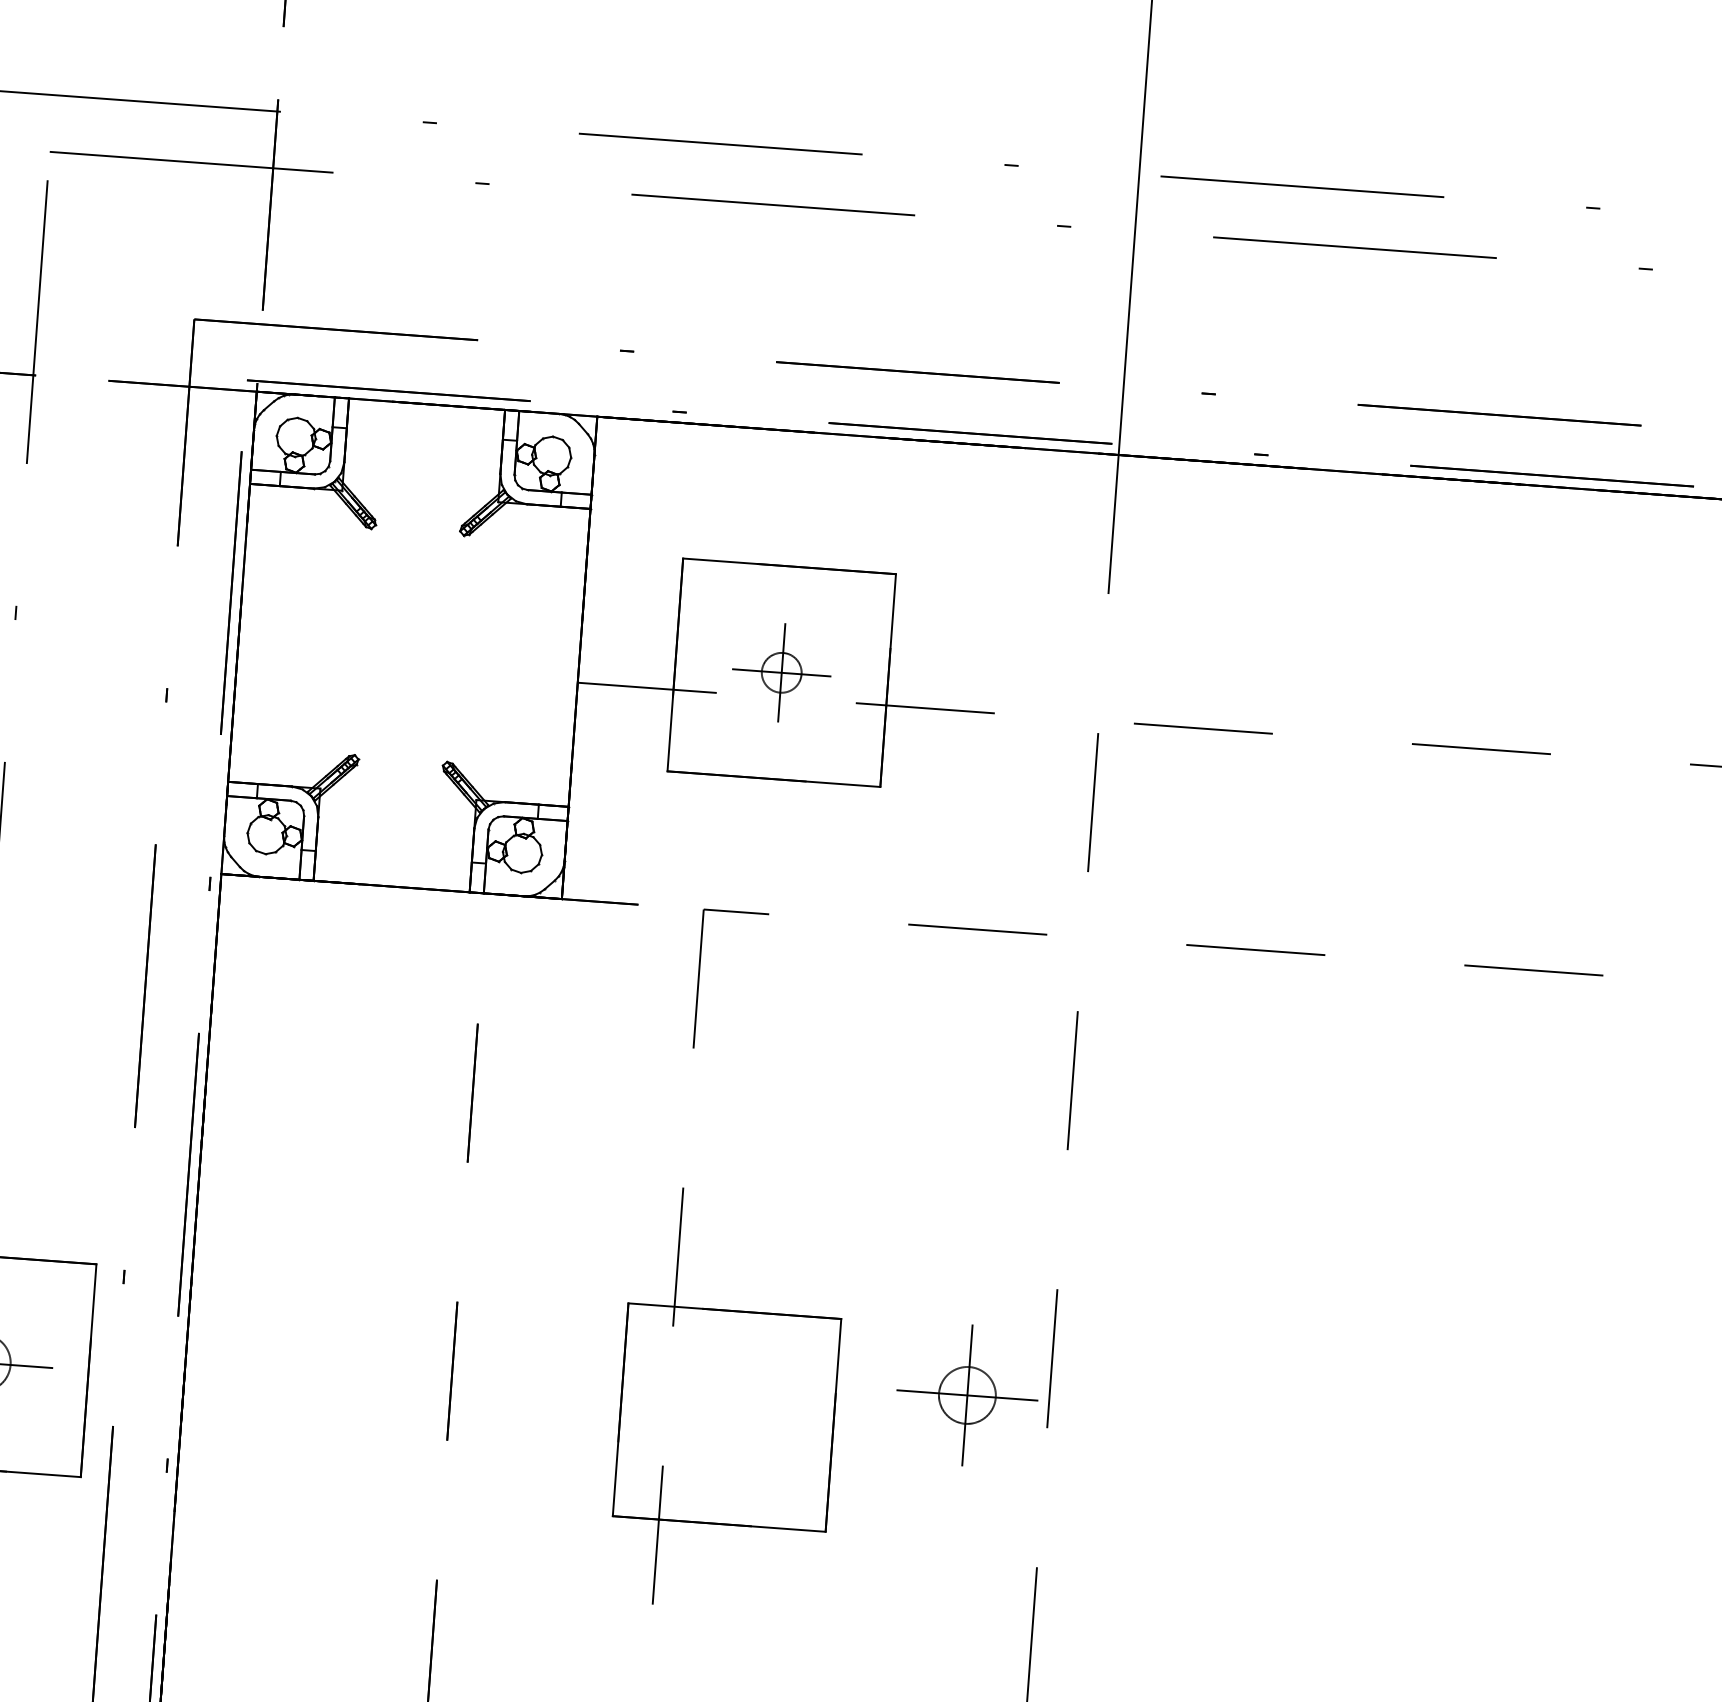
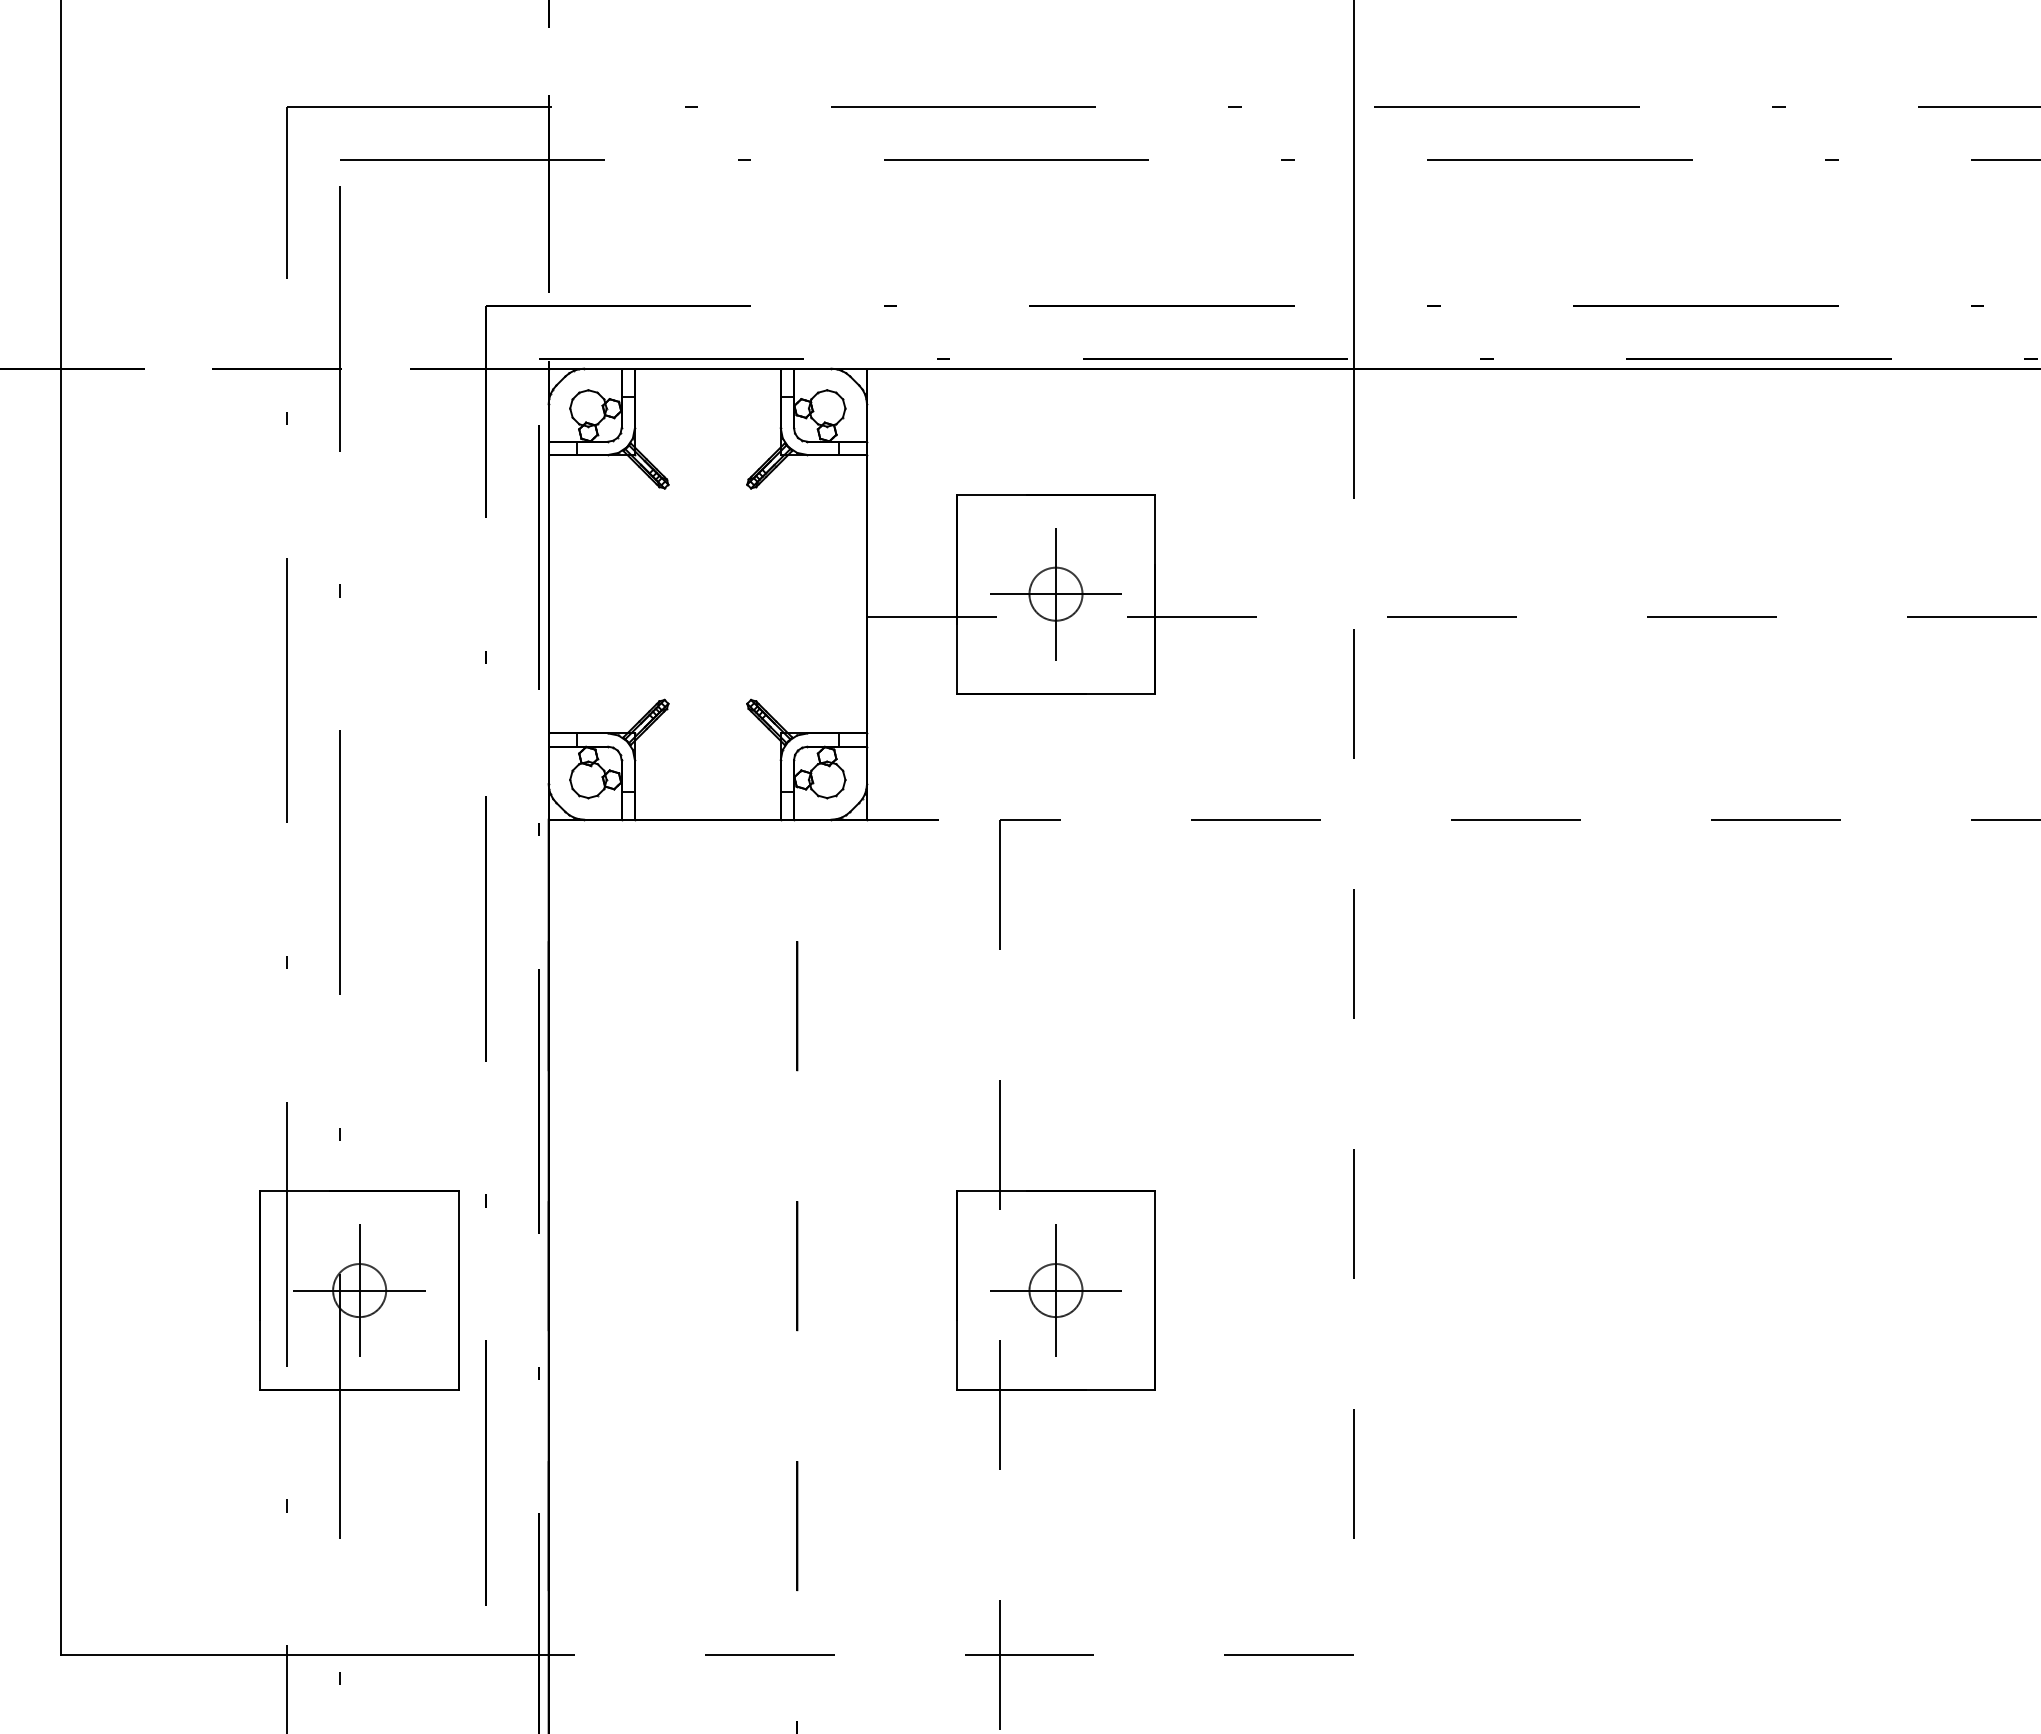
part: (781, 673) -> (1055, 594), size x1.43
part: (966, 1395) -> (1055, 1290), moved

